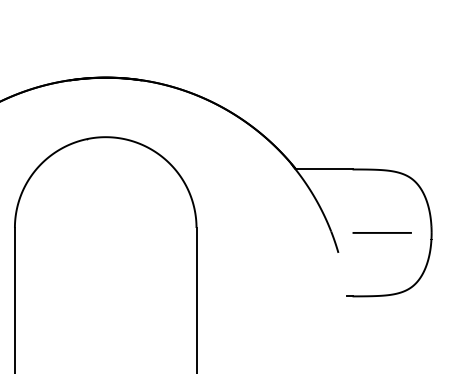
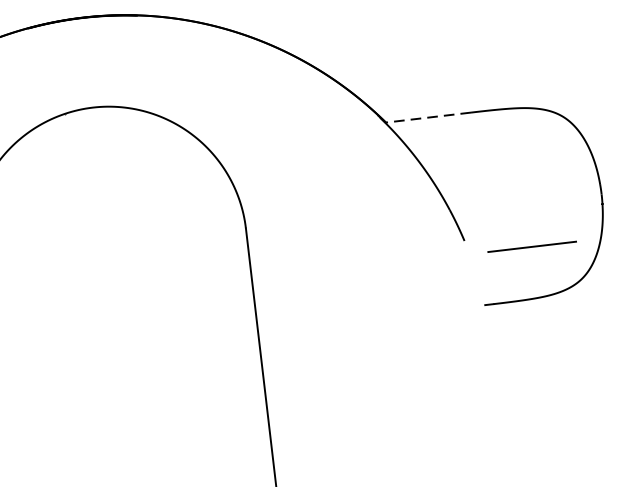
line: (323, 169) -> (427, 117), solid -> dashed
line: (381, 232) -> (531, 246), moved

